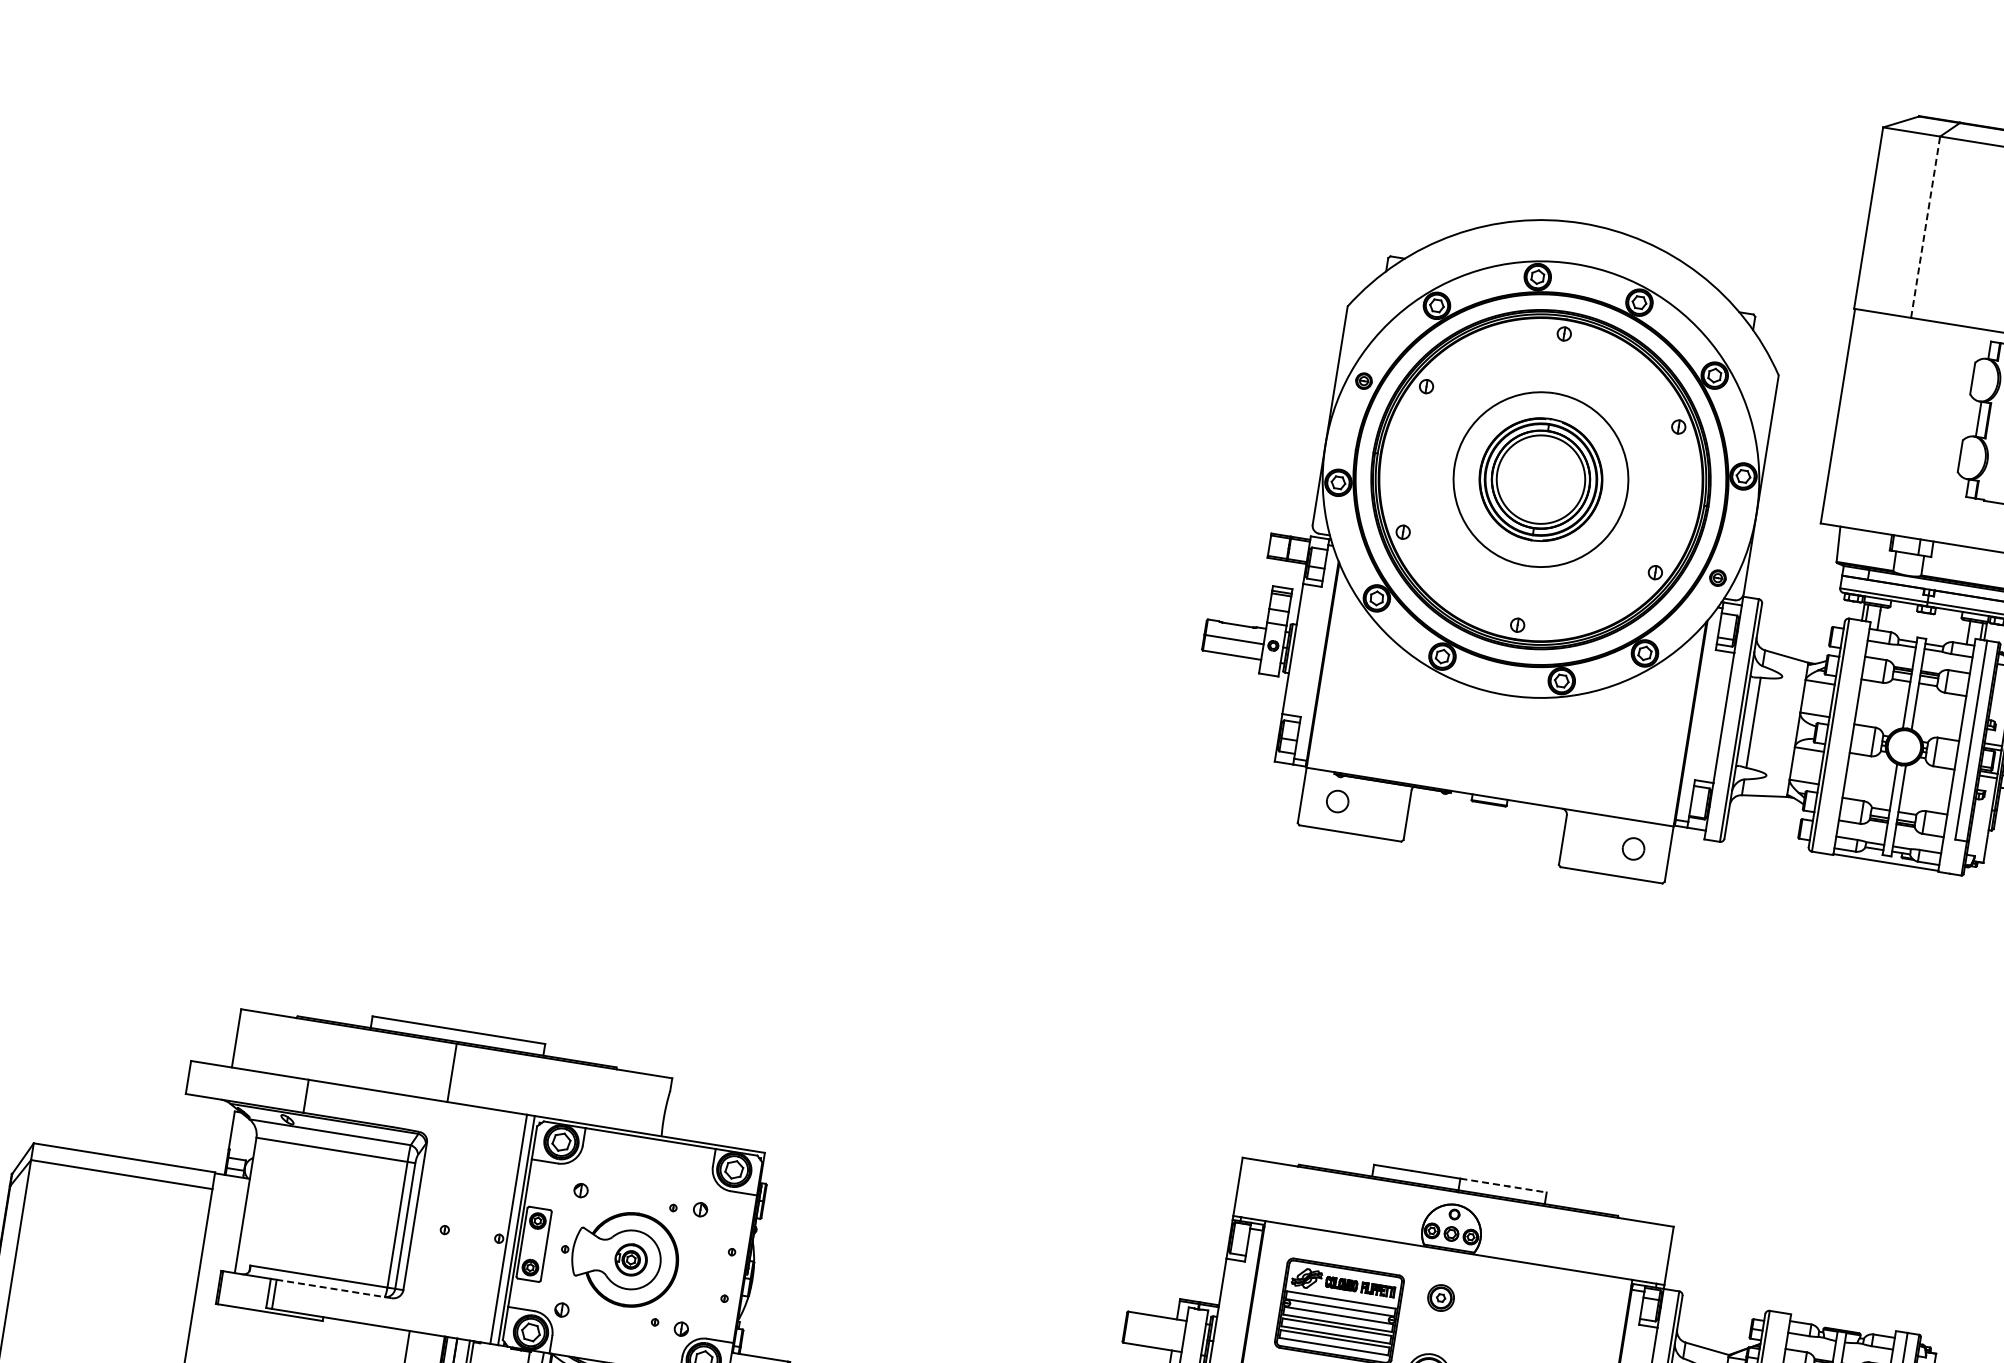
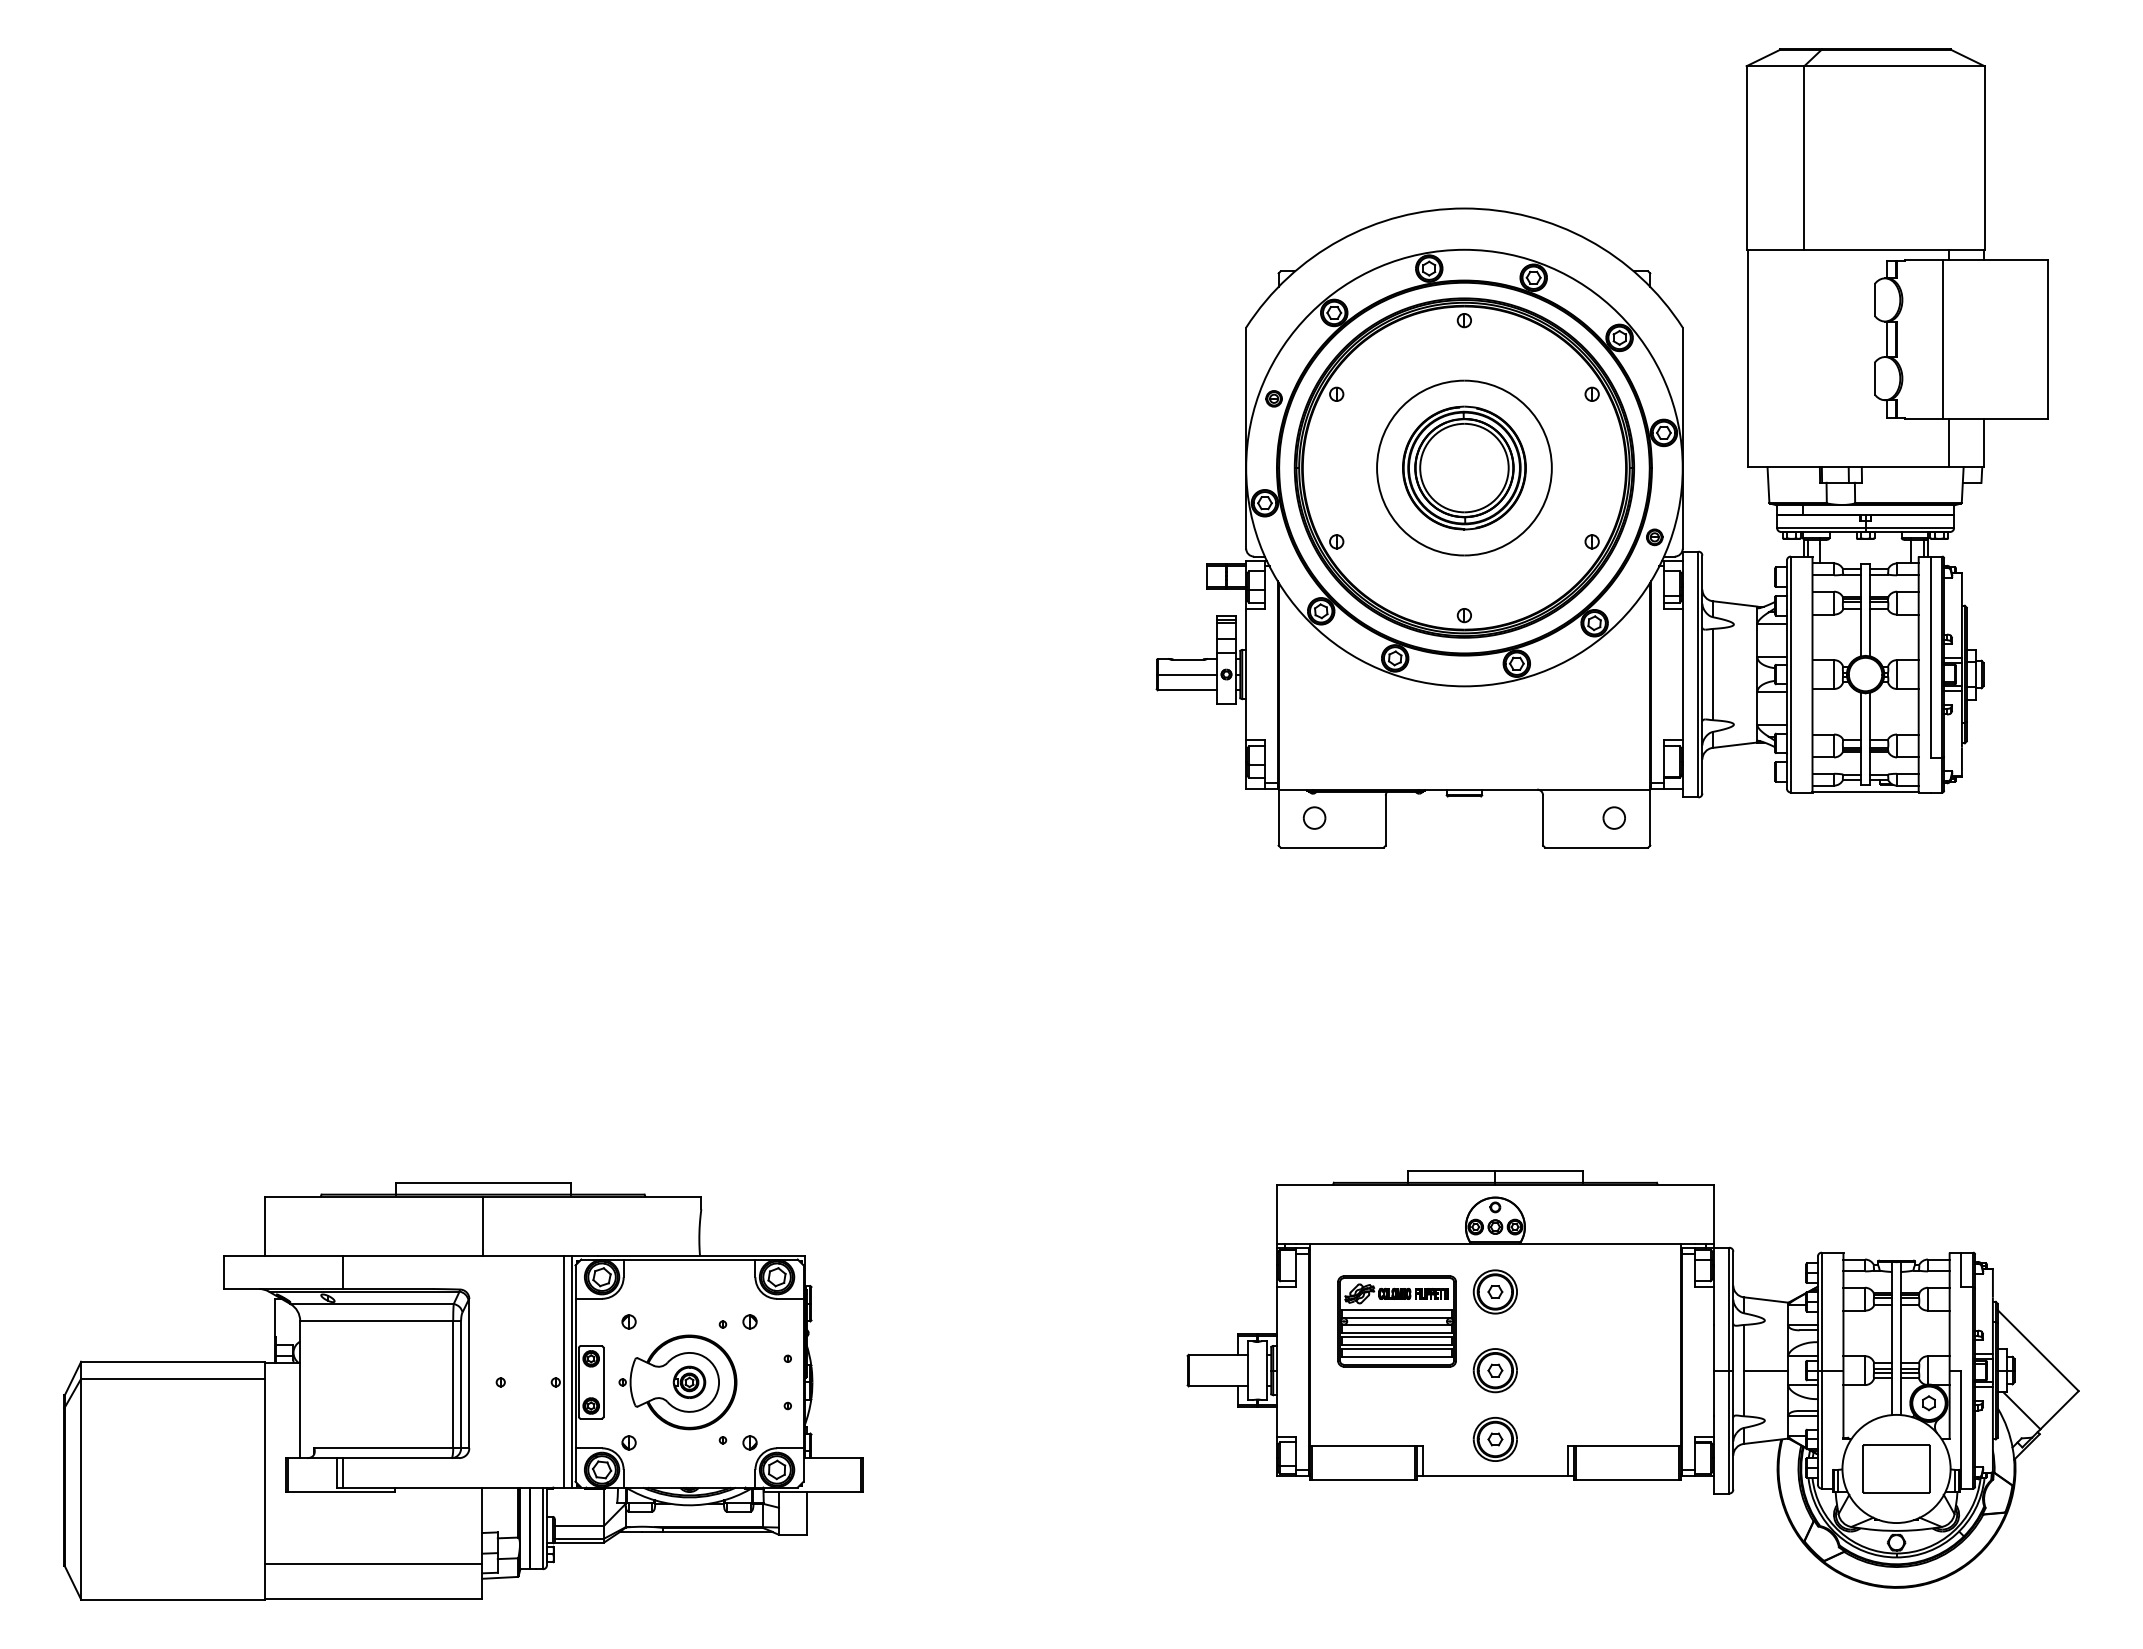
line: (1925, 227) -> (1804, 158), dashed -> solid
line: (1503, 1186) -> (1539, 1171), dashed -> solid
line: (333, 1289) -> (400, 1458), dashed -> solid
part: (1440, 1297) -> (1494, 1291), size x1.67

